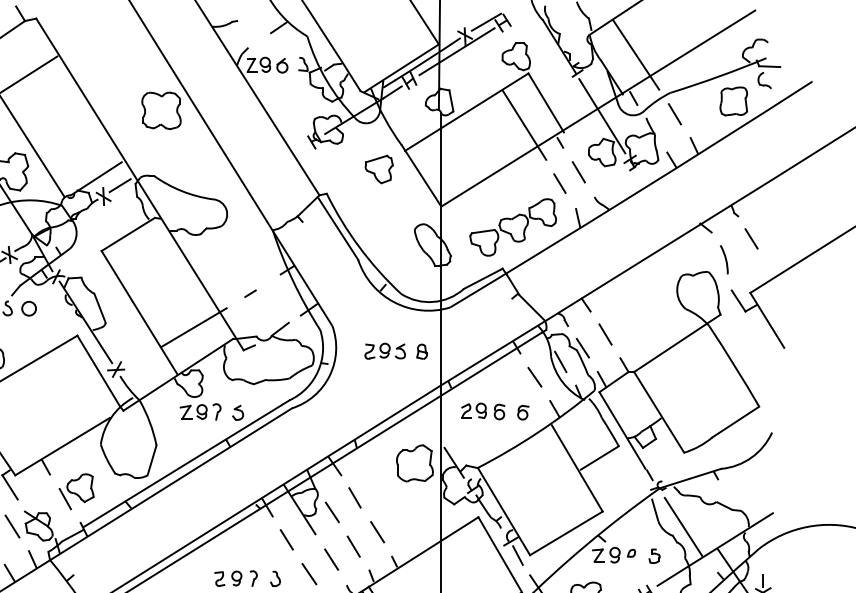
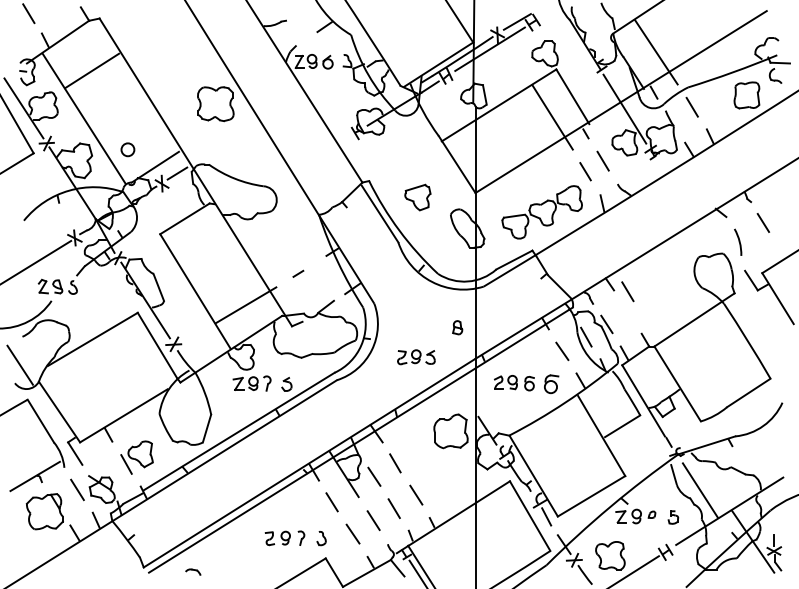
part: (378, 169) -> (417, 197), moved
circle: (28, 308) -> (127, 149), moved
line: (605, 334) -> (627, 291), moved
part: (385, 351) -> (416, 357), moved
part: (523, 412) -> (551, 384), size x1.4

